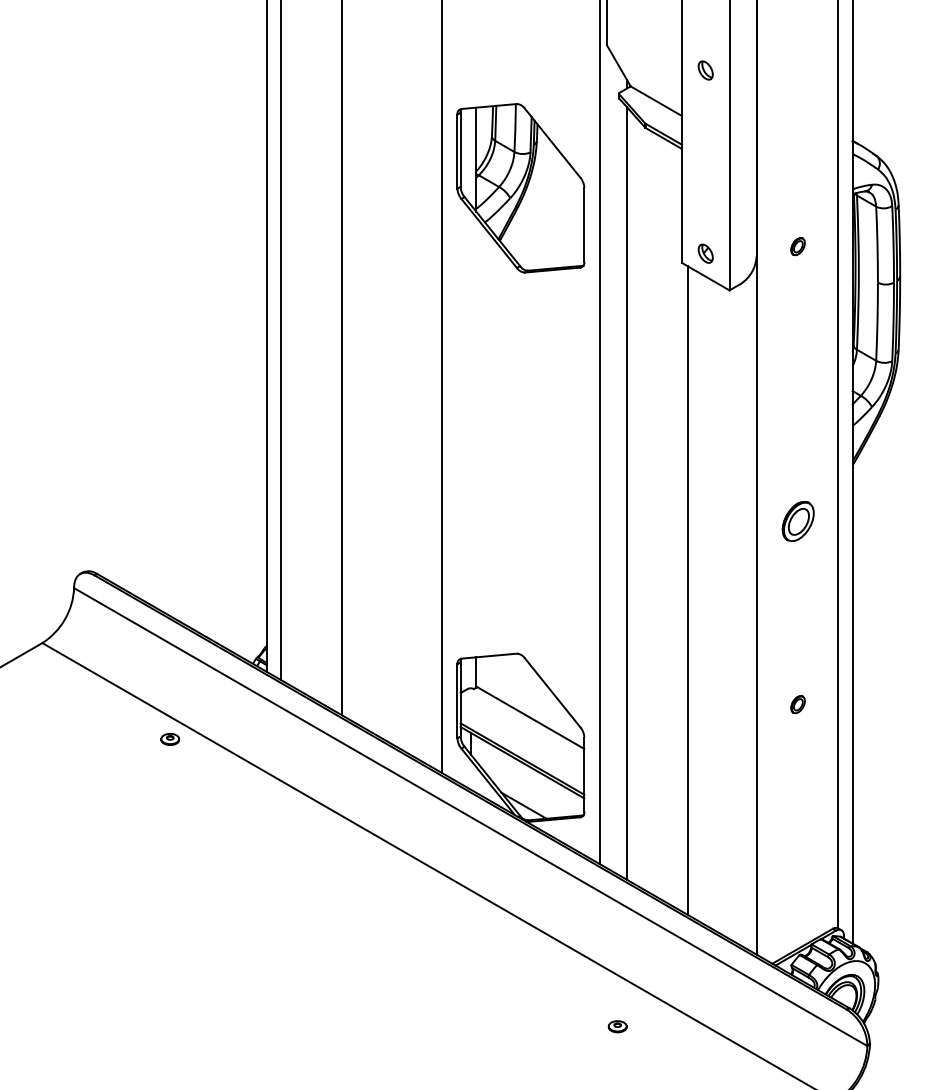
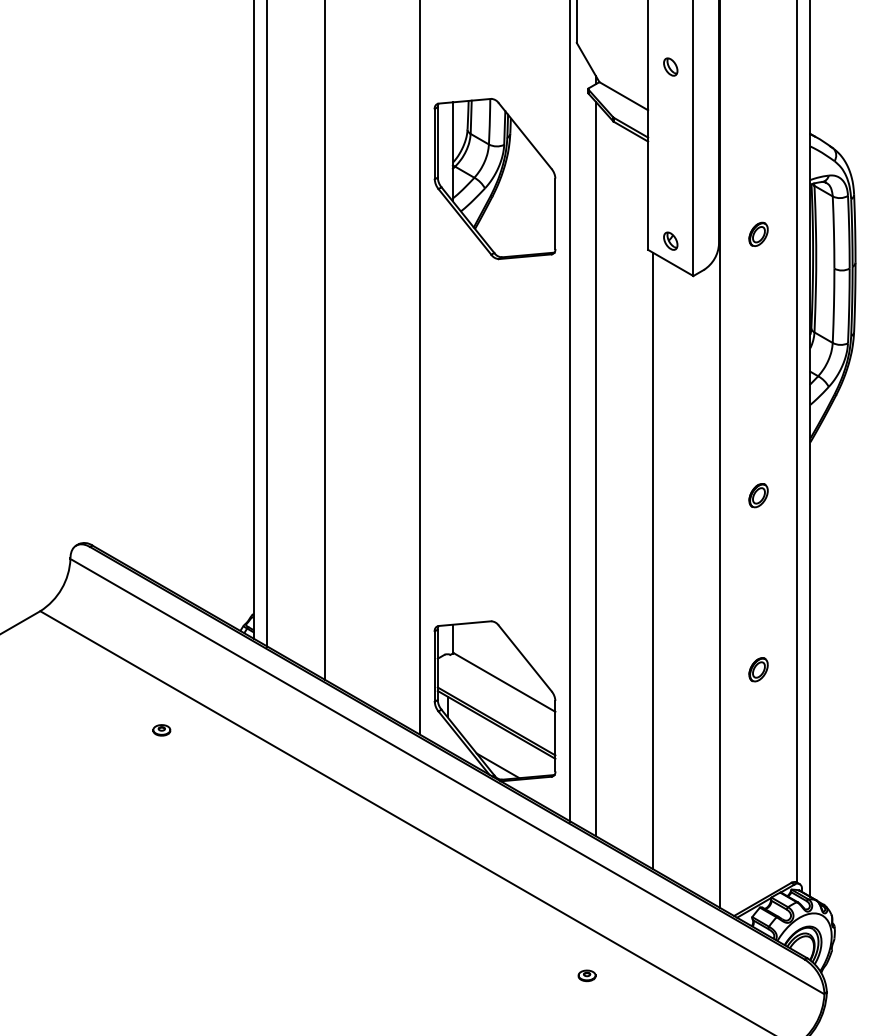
part: (797, 246) -> (757, 234), size x1.43
part: (797, 521) -> (757, 495), size x0.62
part: (797, 704) -> (757, 669), size x1.43
part: (170, 739) -> (162, 730), moved

